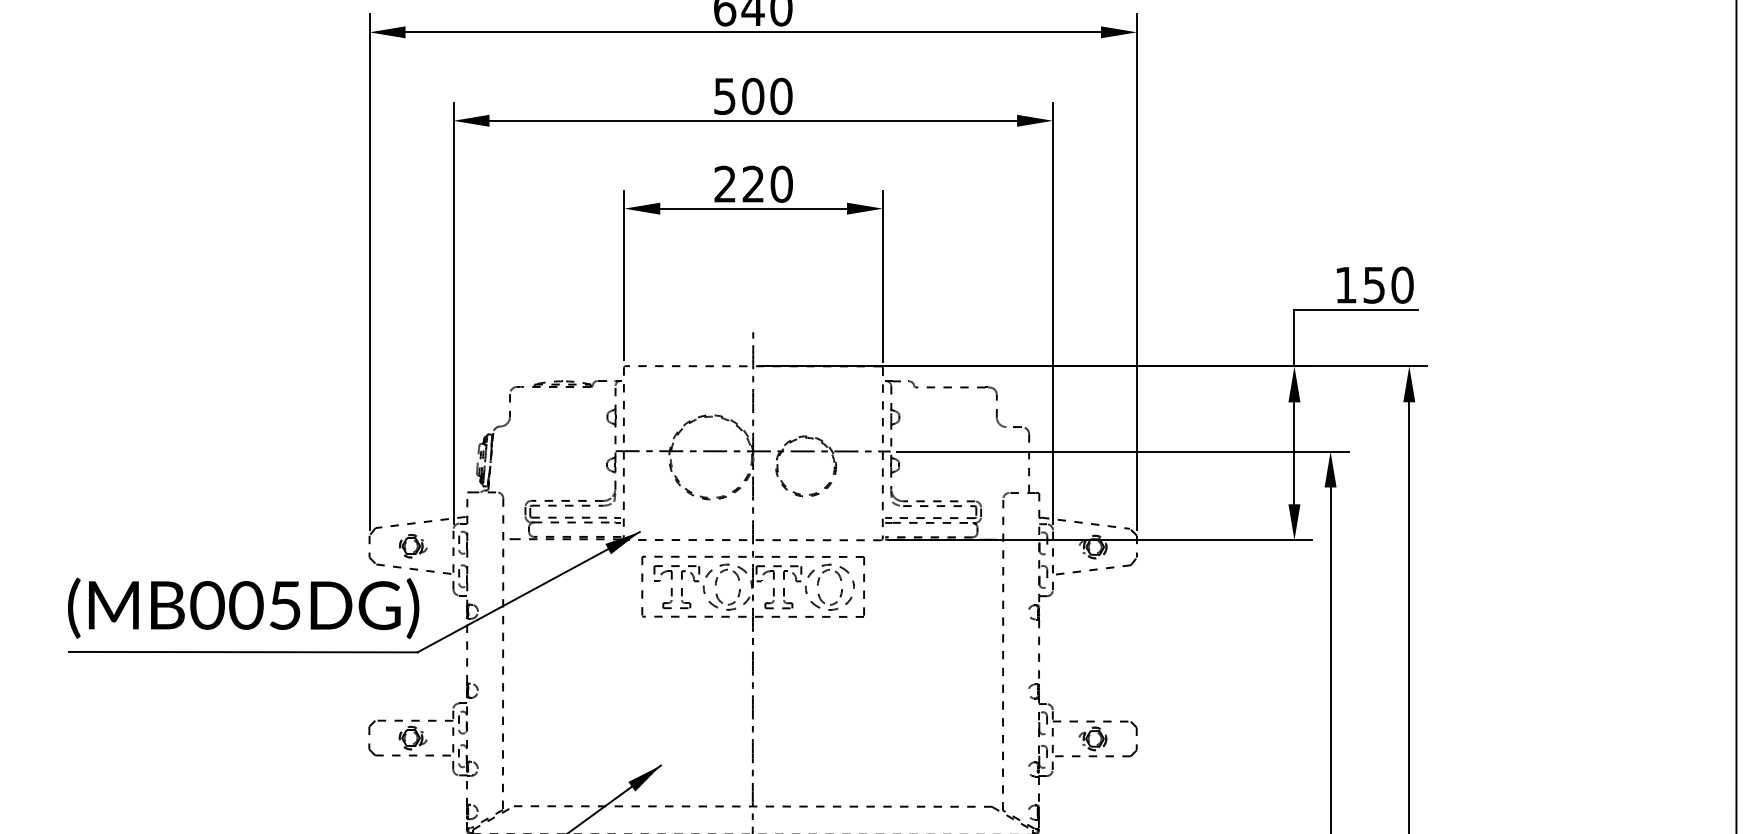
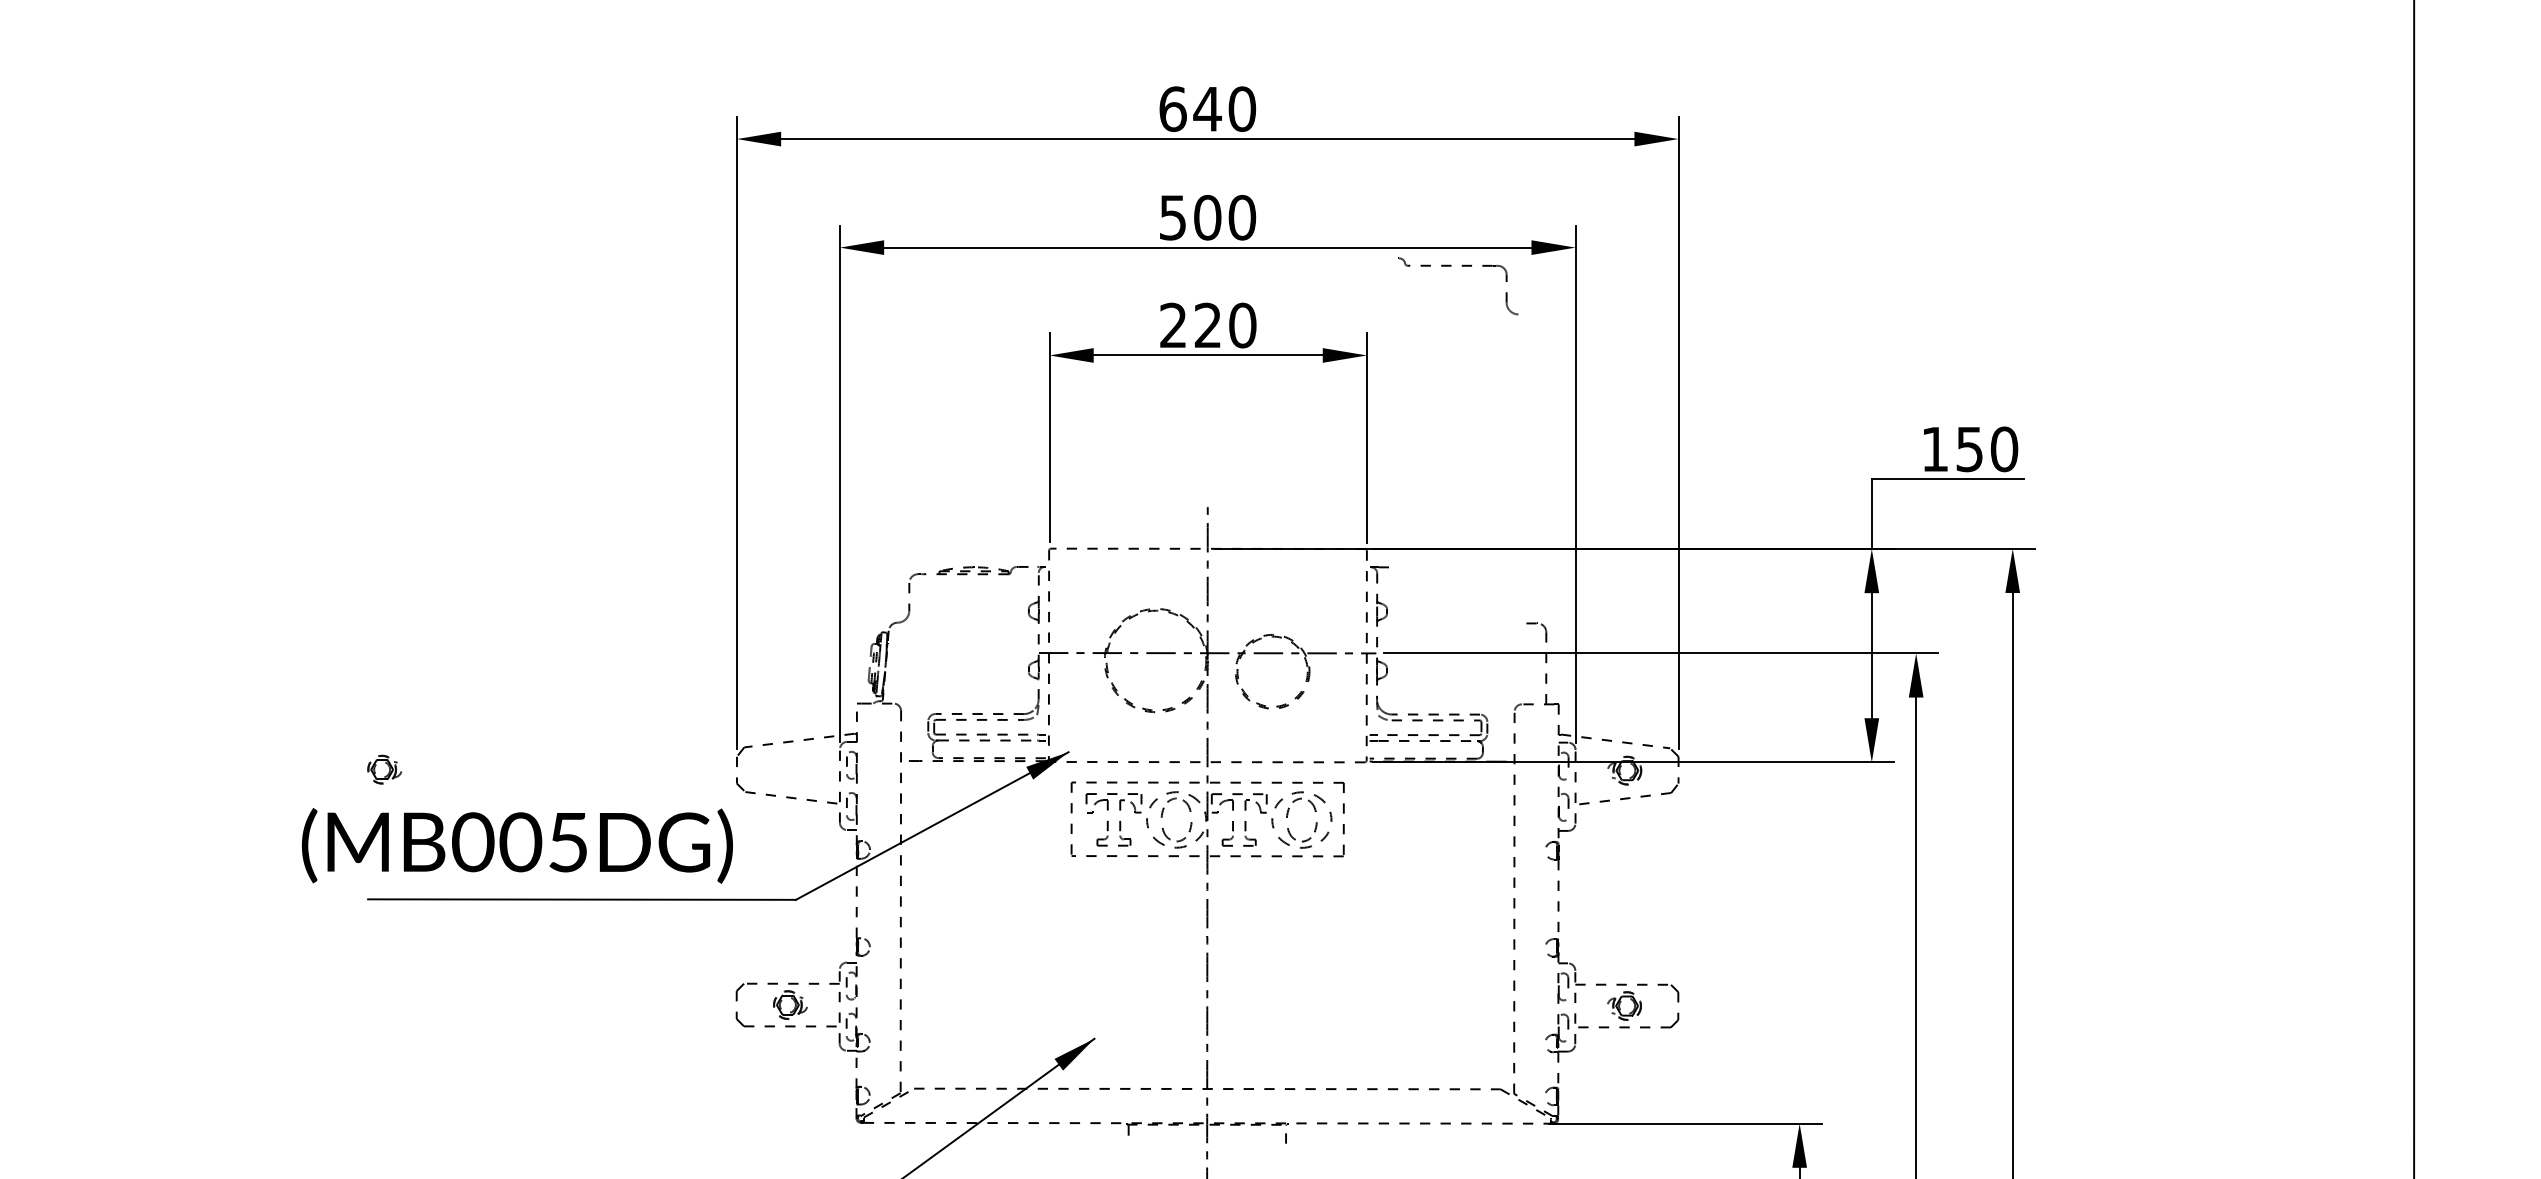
part: (960, 388) -> (1461, 266), moved
part: (413, 546) -> (384, 769), moved
text: (243, 608) -> (517, 845), moved

